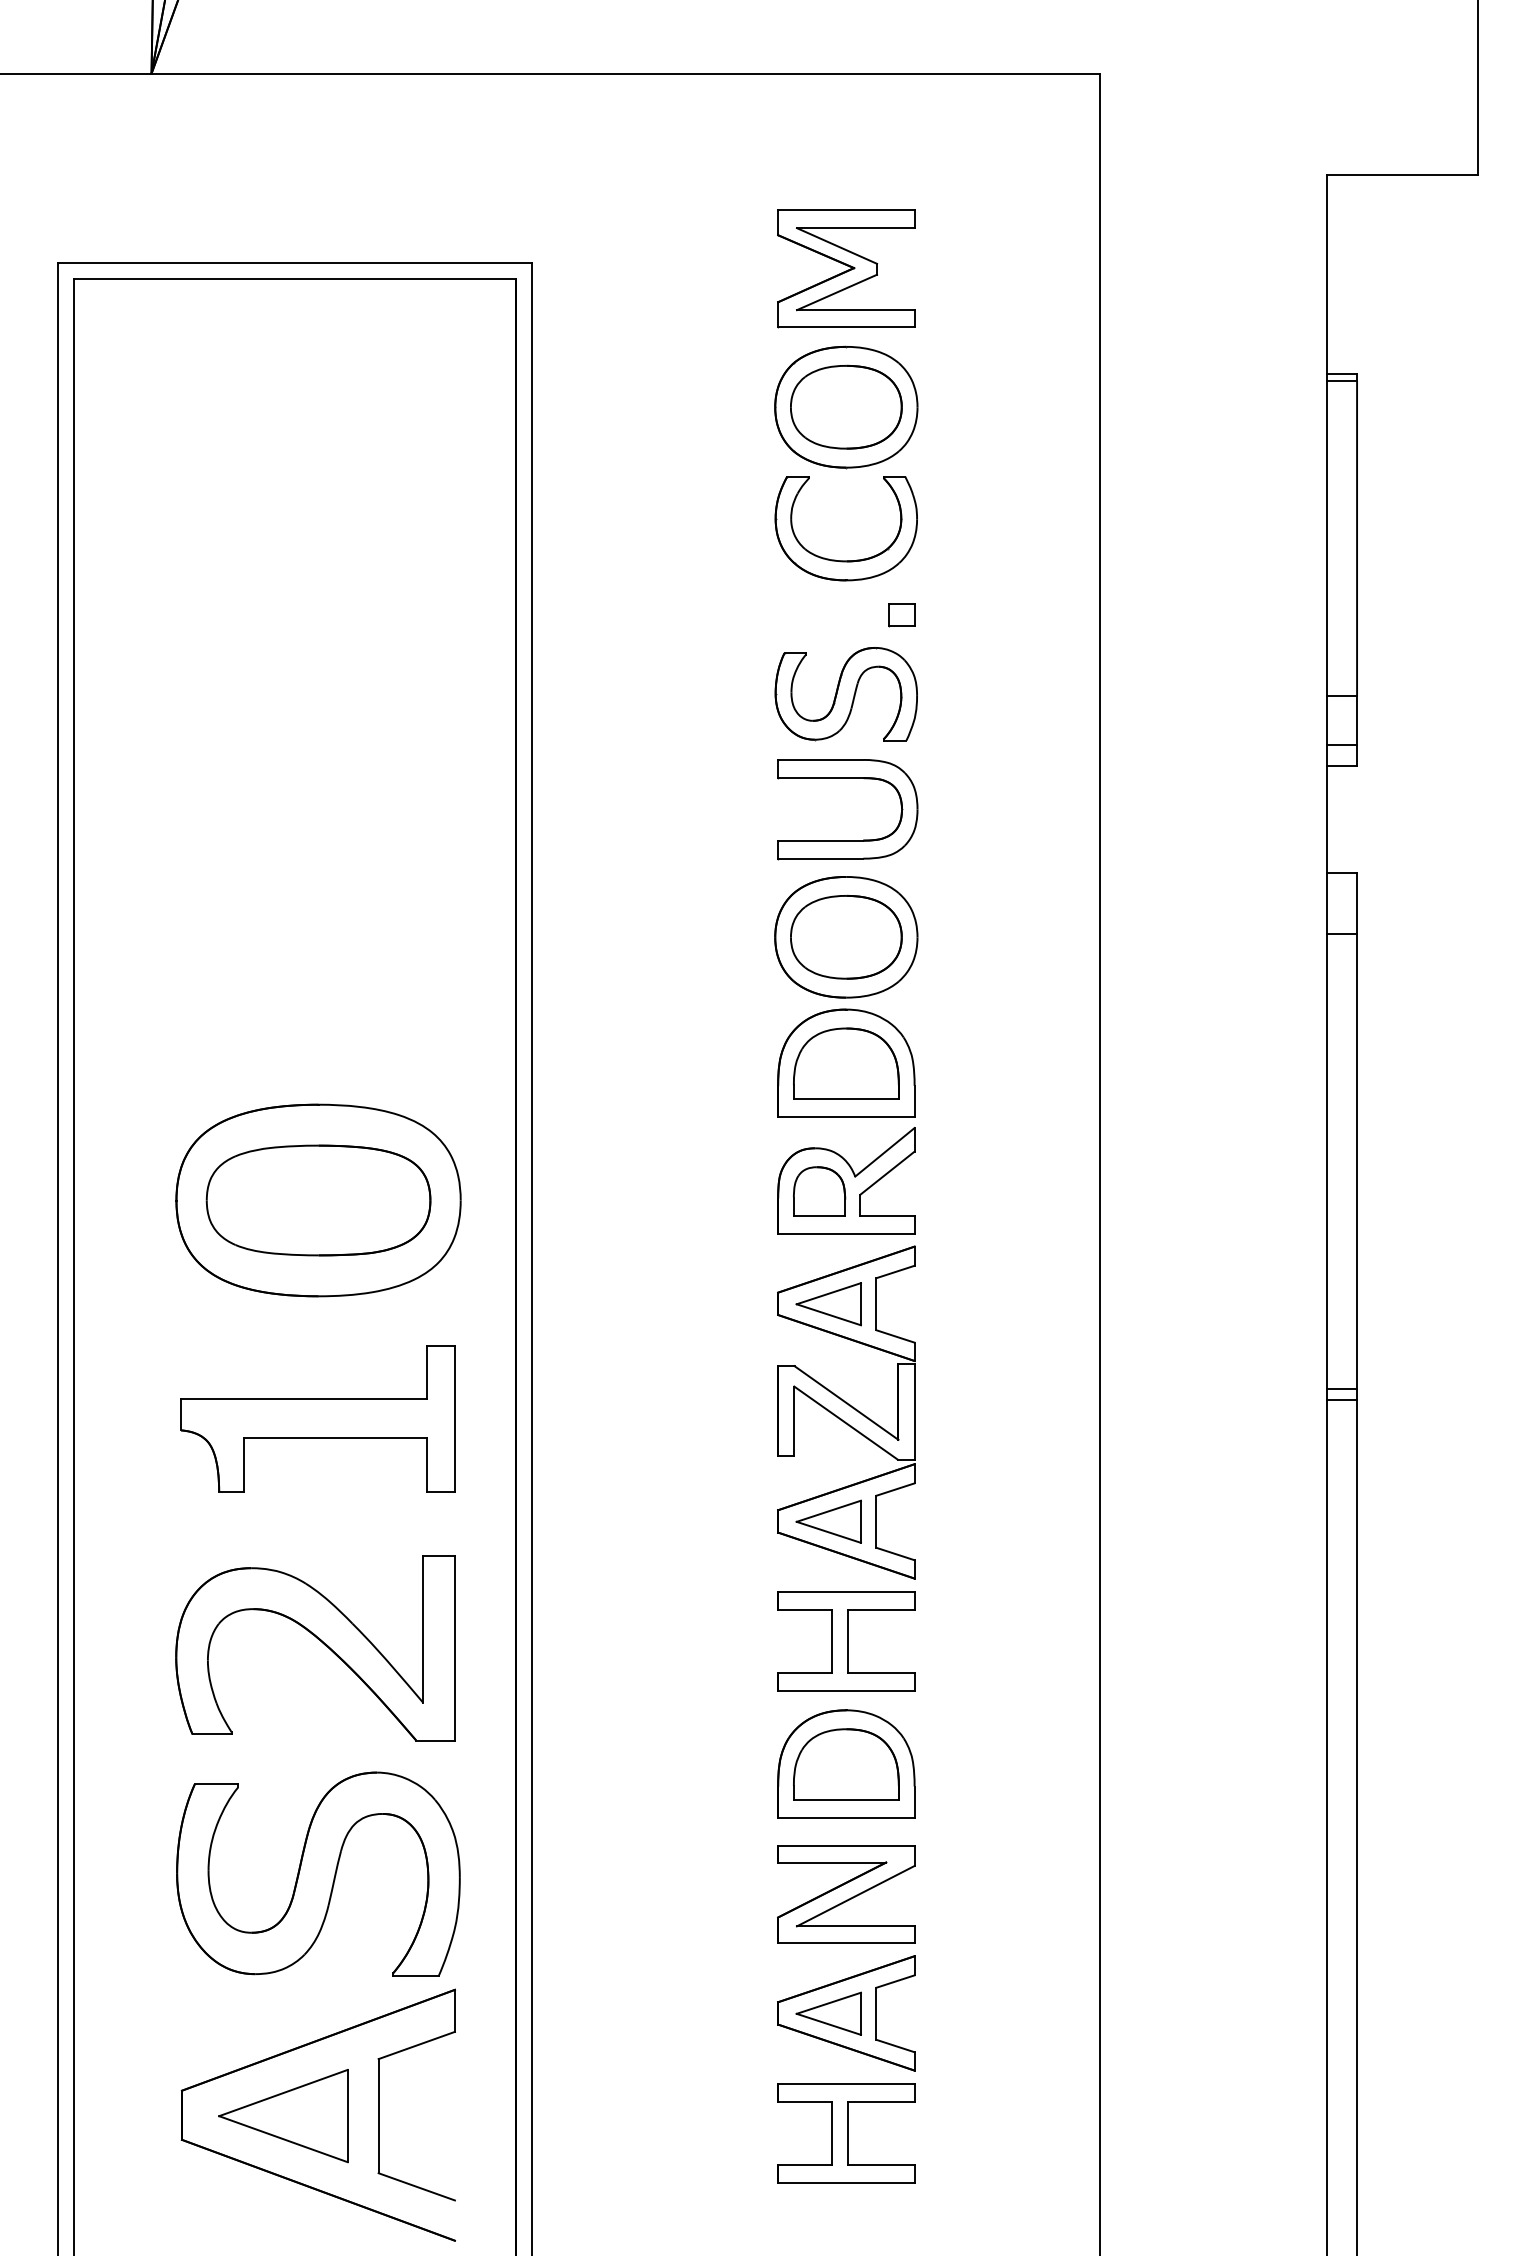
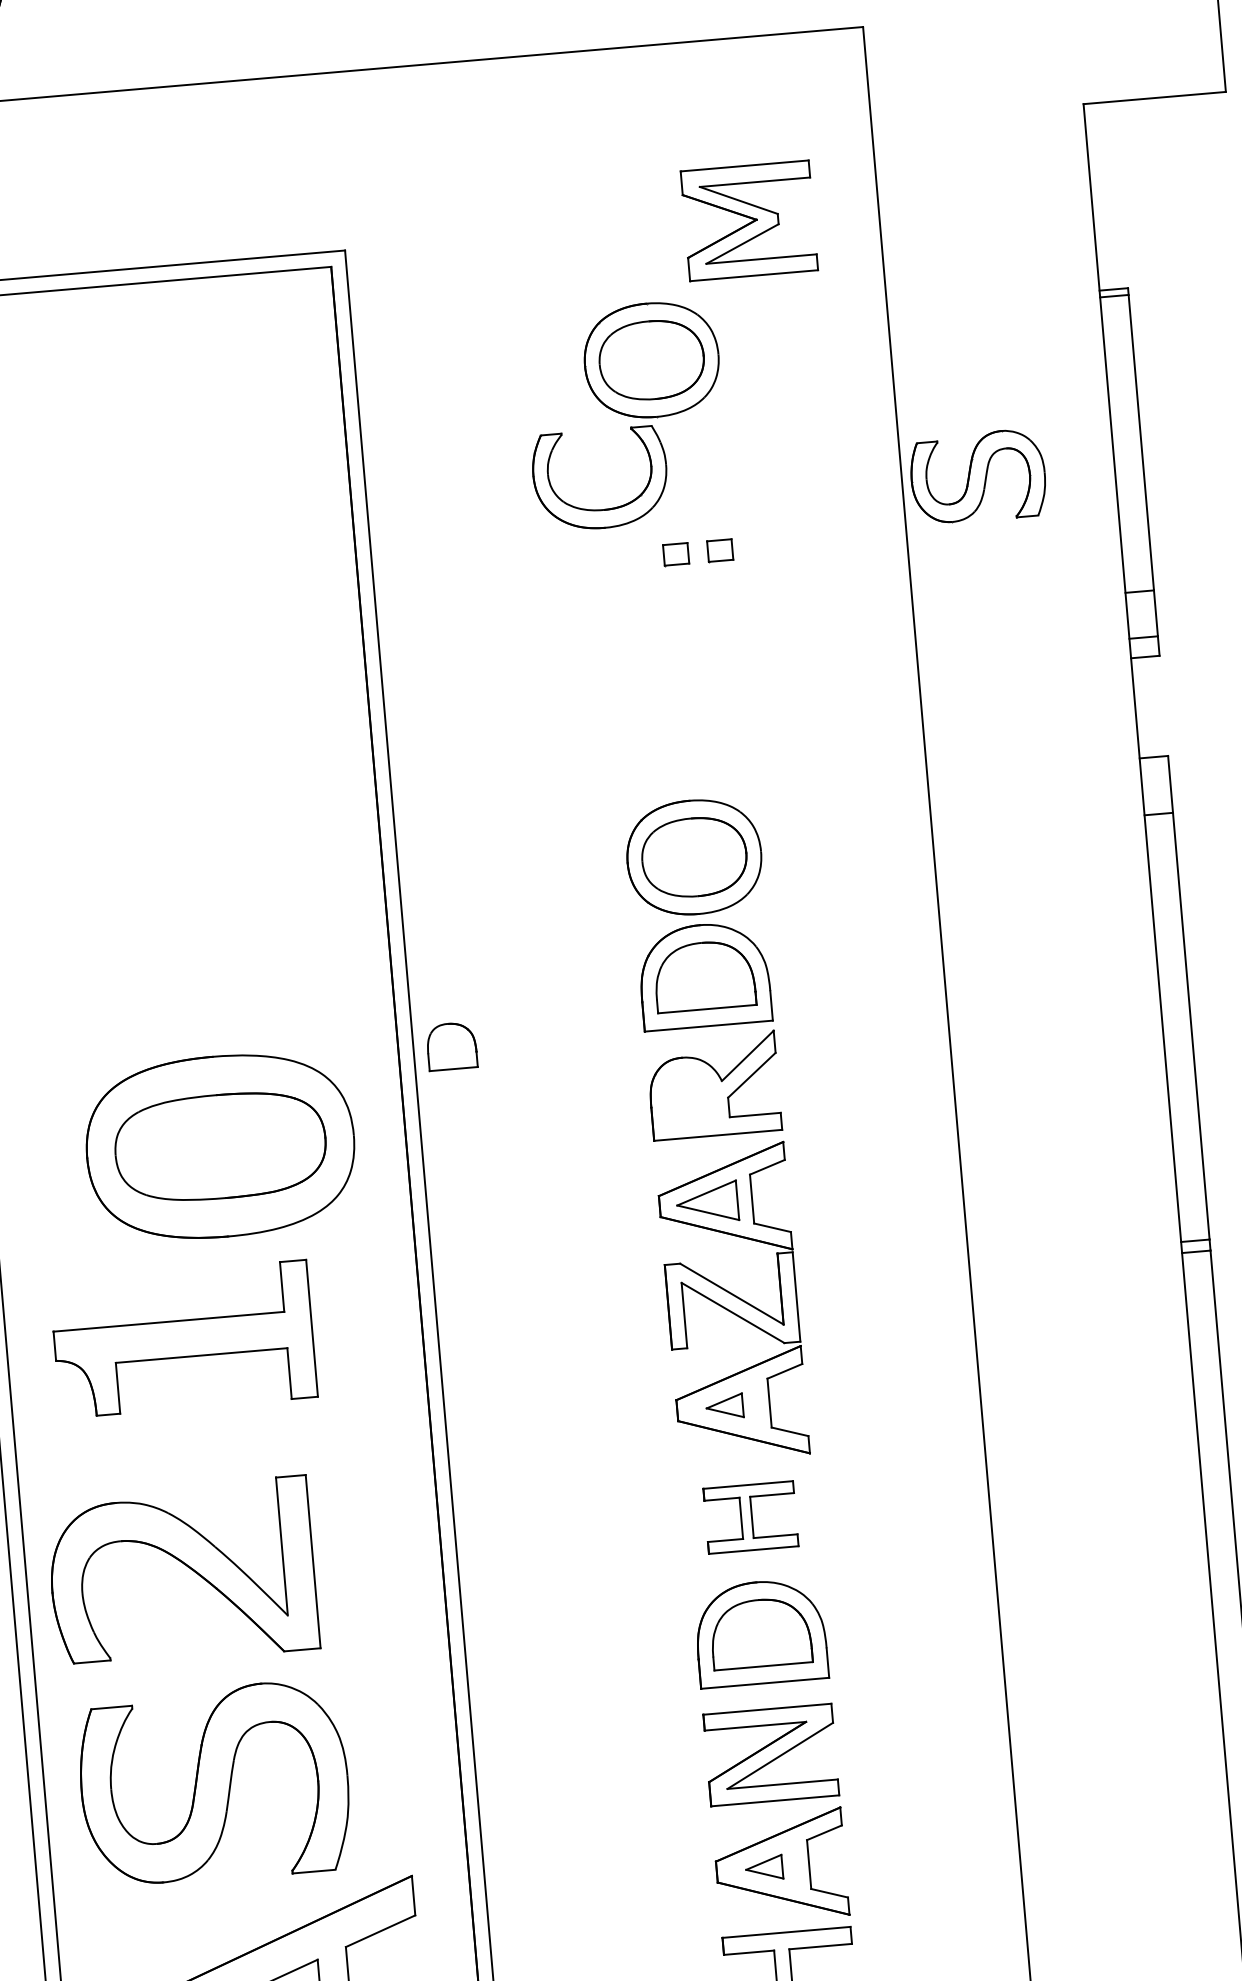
part: (846, 268) -> (749, 220), moved
part: (845, 560) -> (602, 509), moved
part: (854, 615) -> (676, 554), added
part: (845, 694) -> (977, 477), moved
part: (847, 778) -> (682, 708), removed
part: (819, 1191) -> (451, 1046), moved
part: (317, 1418) -> (183, 1338), moved
part: (828, 1521) -> (724, 1406), size x0.6
part: (846, 1641) -> (751, 1517), size x0.7
part: (321, 1642) -> (187, 1567), moved
part: (318, 1873) -> (214, 1782), moved
part: (828, 2013) -> (764, 1868), size x0.6

